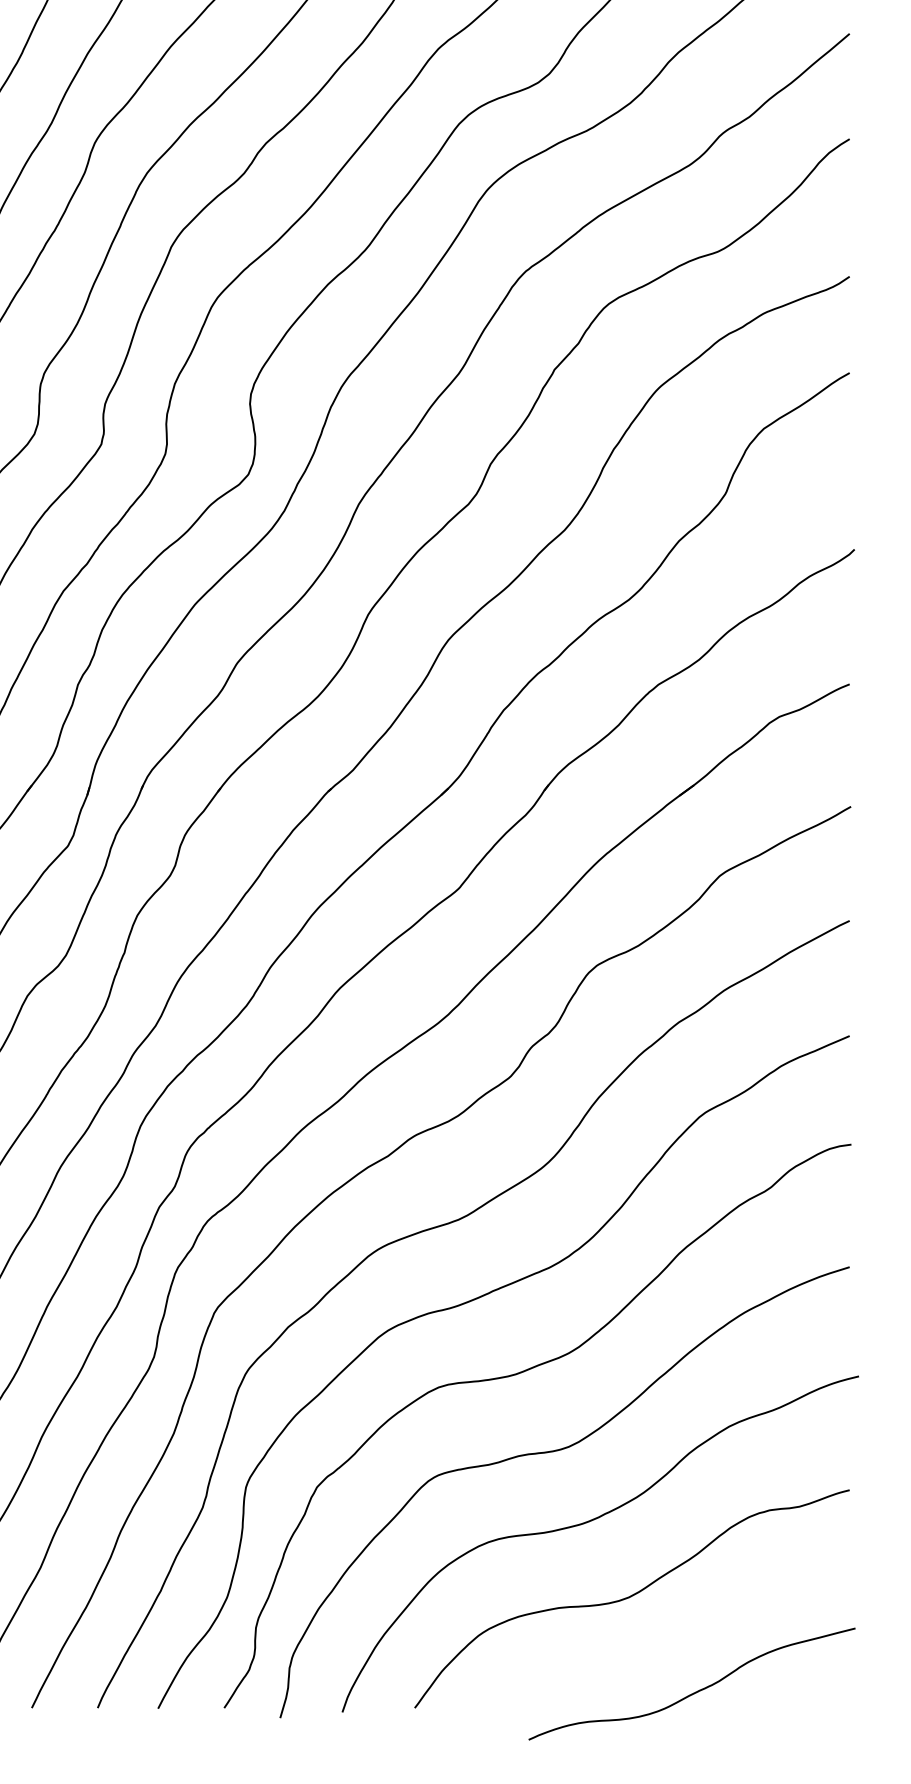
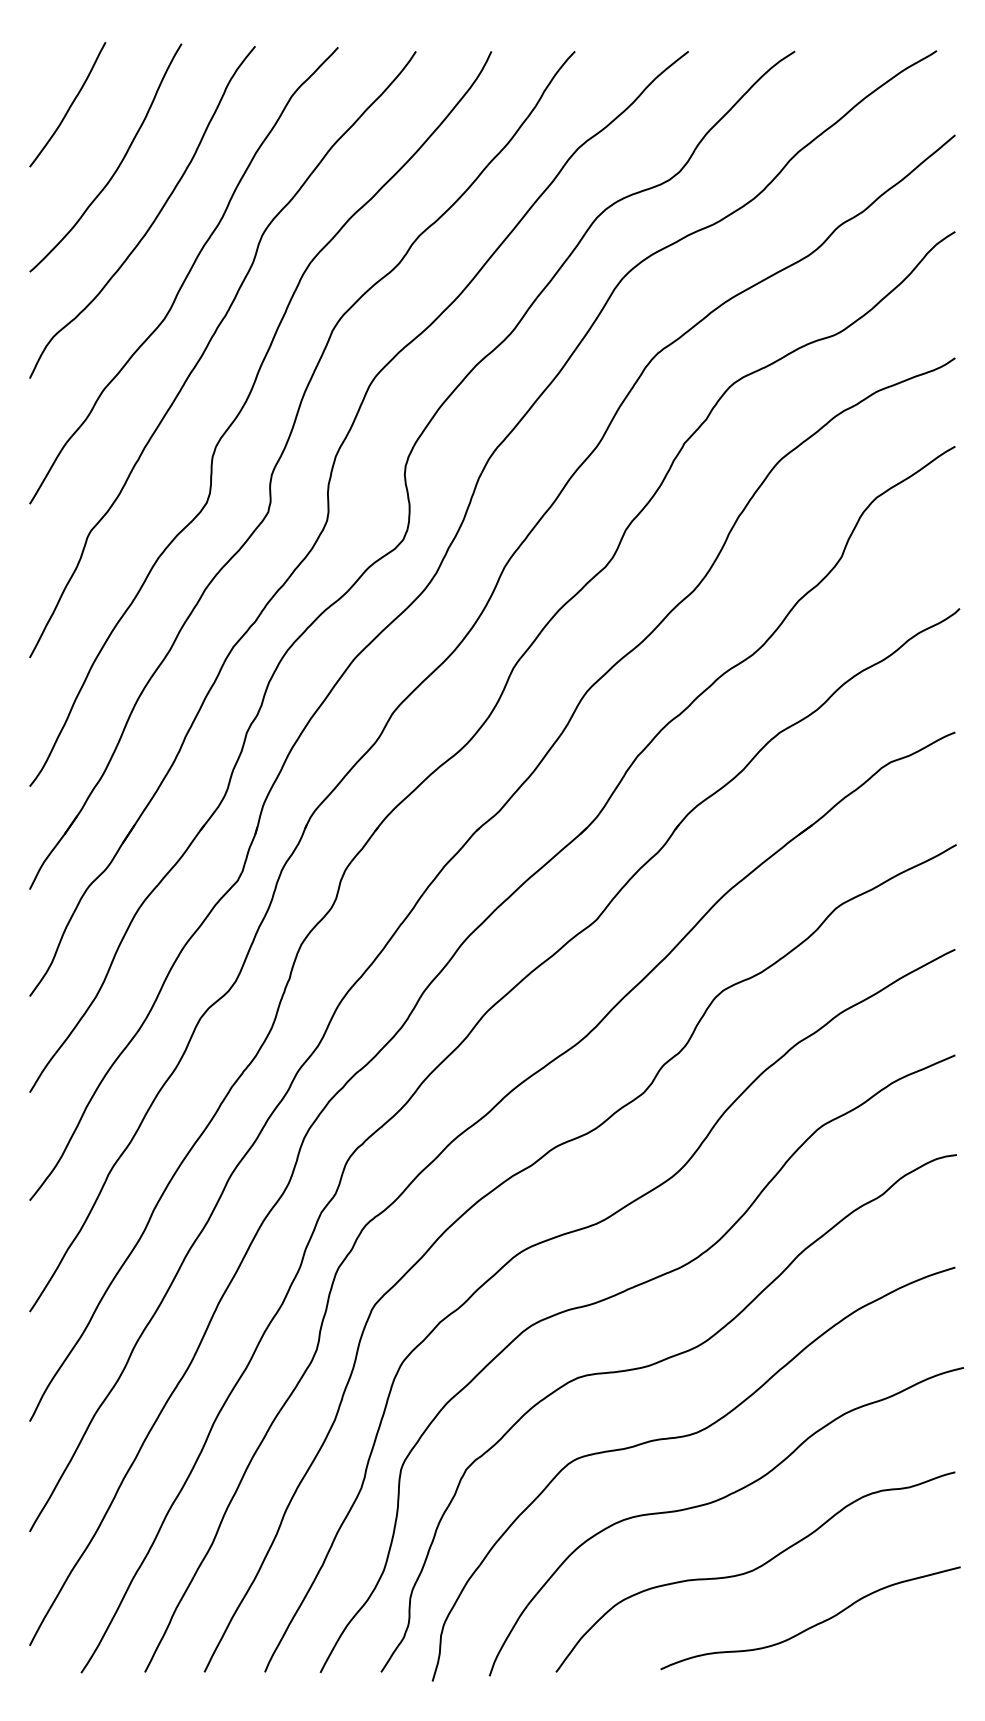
curve: (696, 1690) -> (814, 1624), moved

